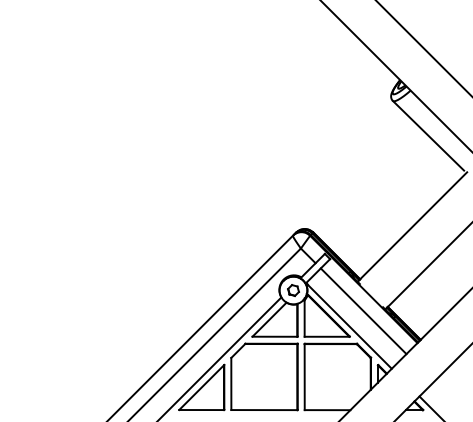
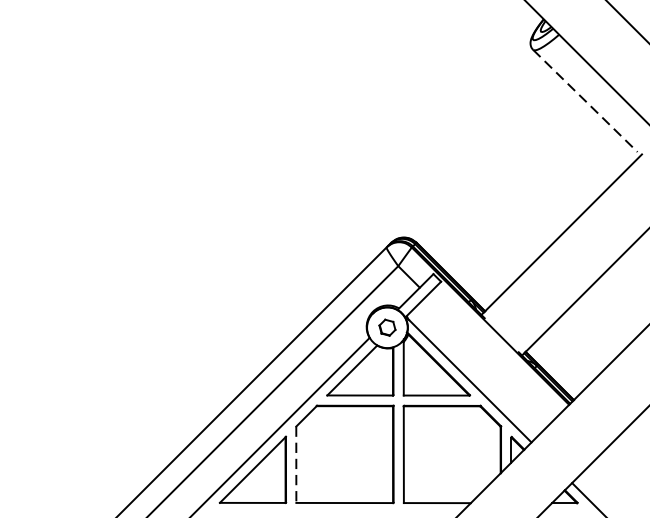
line: (428, 135) -> (585, 100), solid -> dashed
line: (363, 311) -> (490, 358), removed
line: (231, 384) -> (296, 465), solid -> dashed

